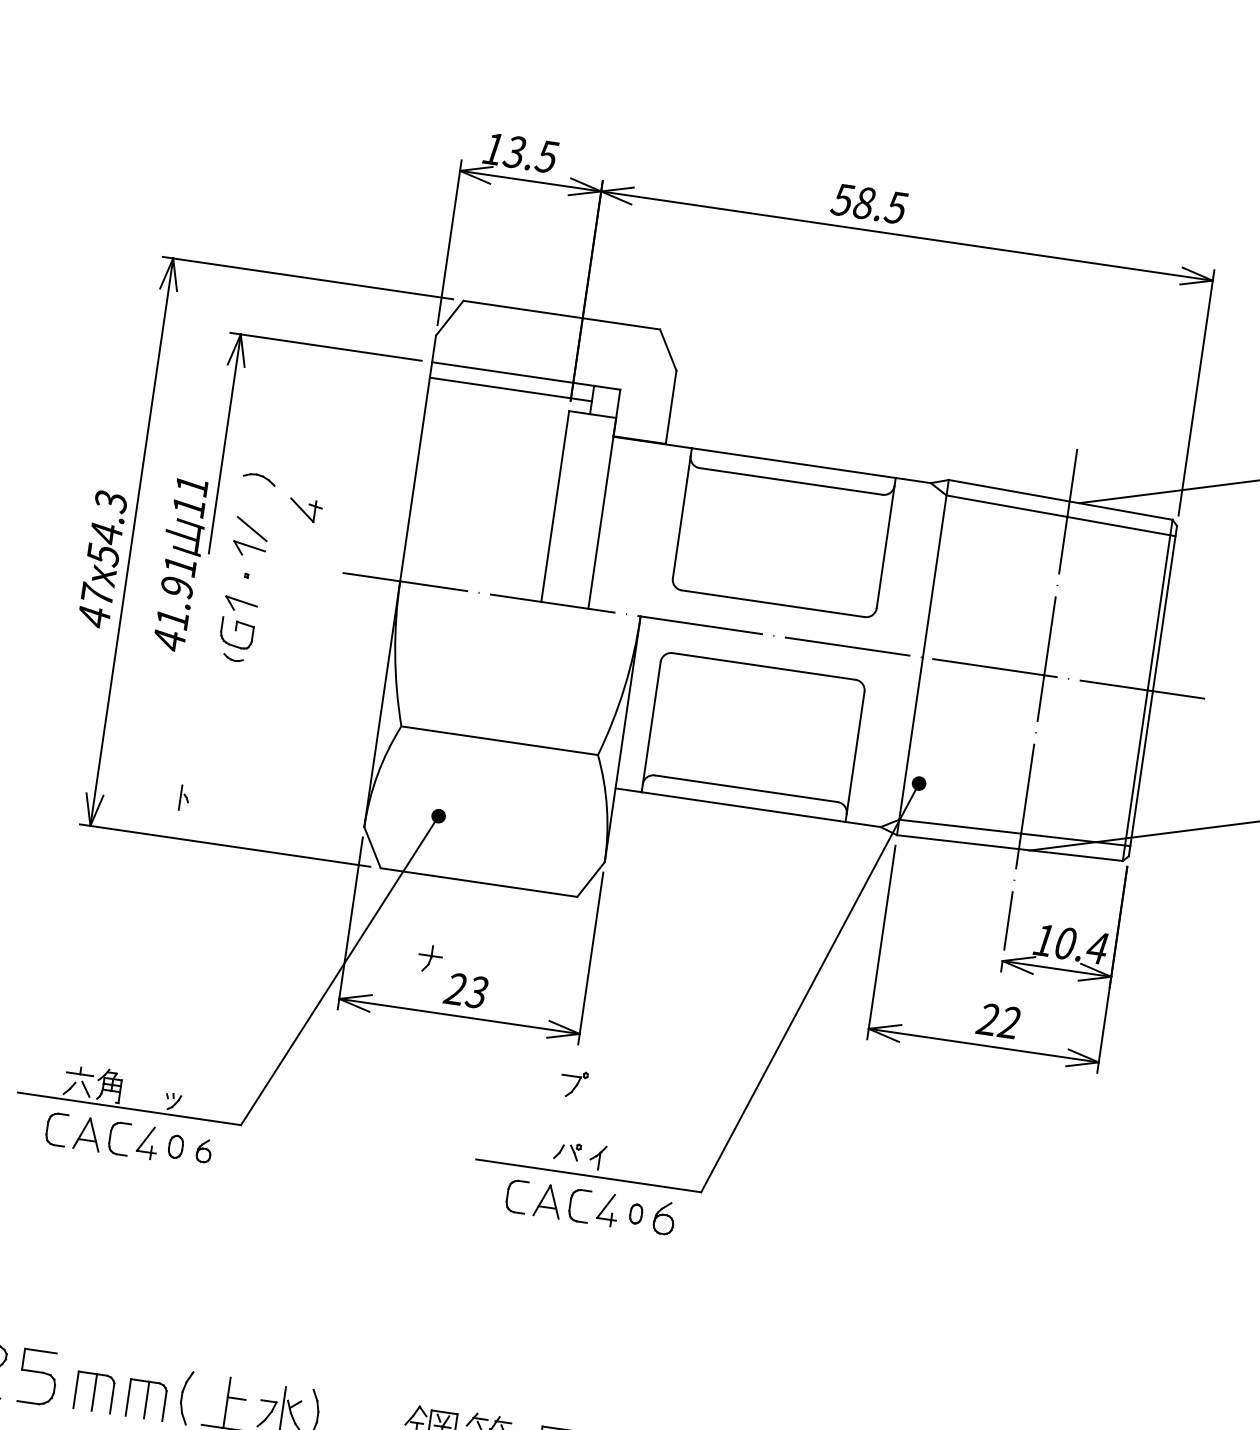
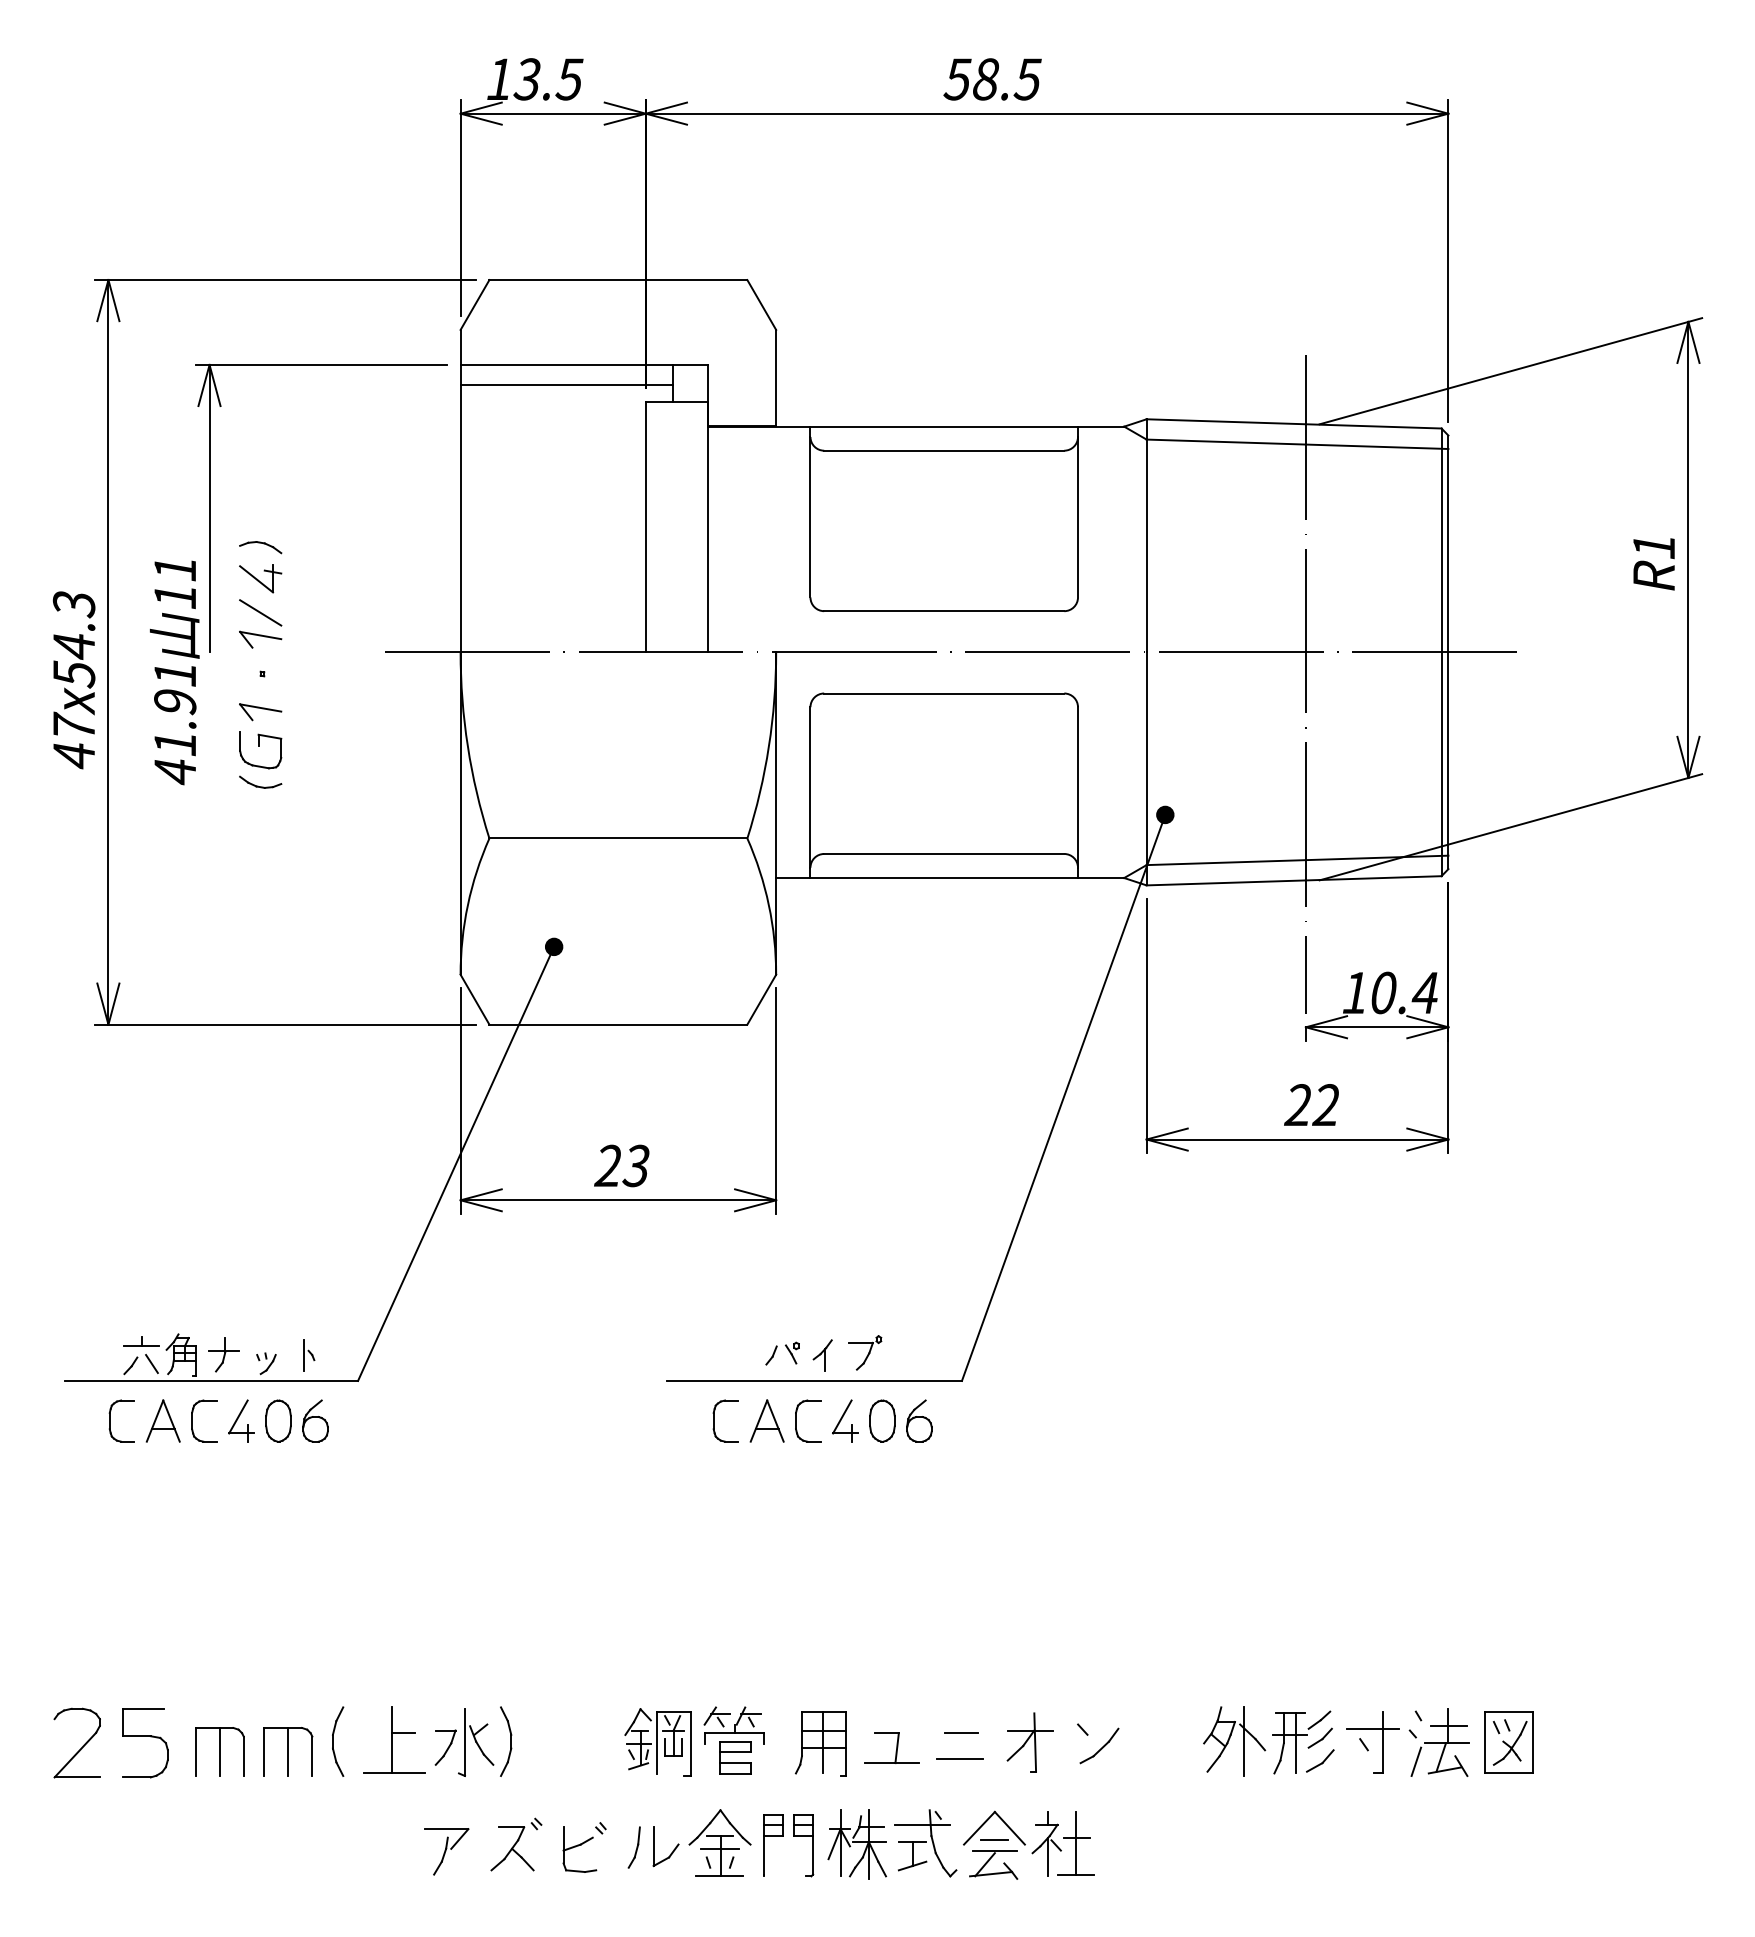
part: (305, 510) -> (260, 578), moved
part: (233, 657) -> (260, 781), size x1.67
part: (184, 798) -> (309, 1355), moved
part: (429, 958) -> (223, 1354), moved
part: (574, 1083) -> (865, 1352), moved
part: (176, 1146) -> (278, 1420), size x1.43
part: (204, 1150) -> (315, 1420), size x1.43
part: (636, 1213) -> (882, 1420), size x1.67

